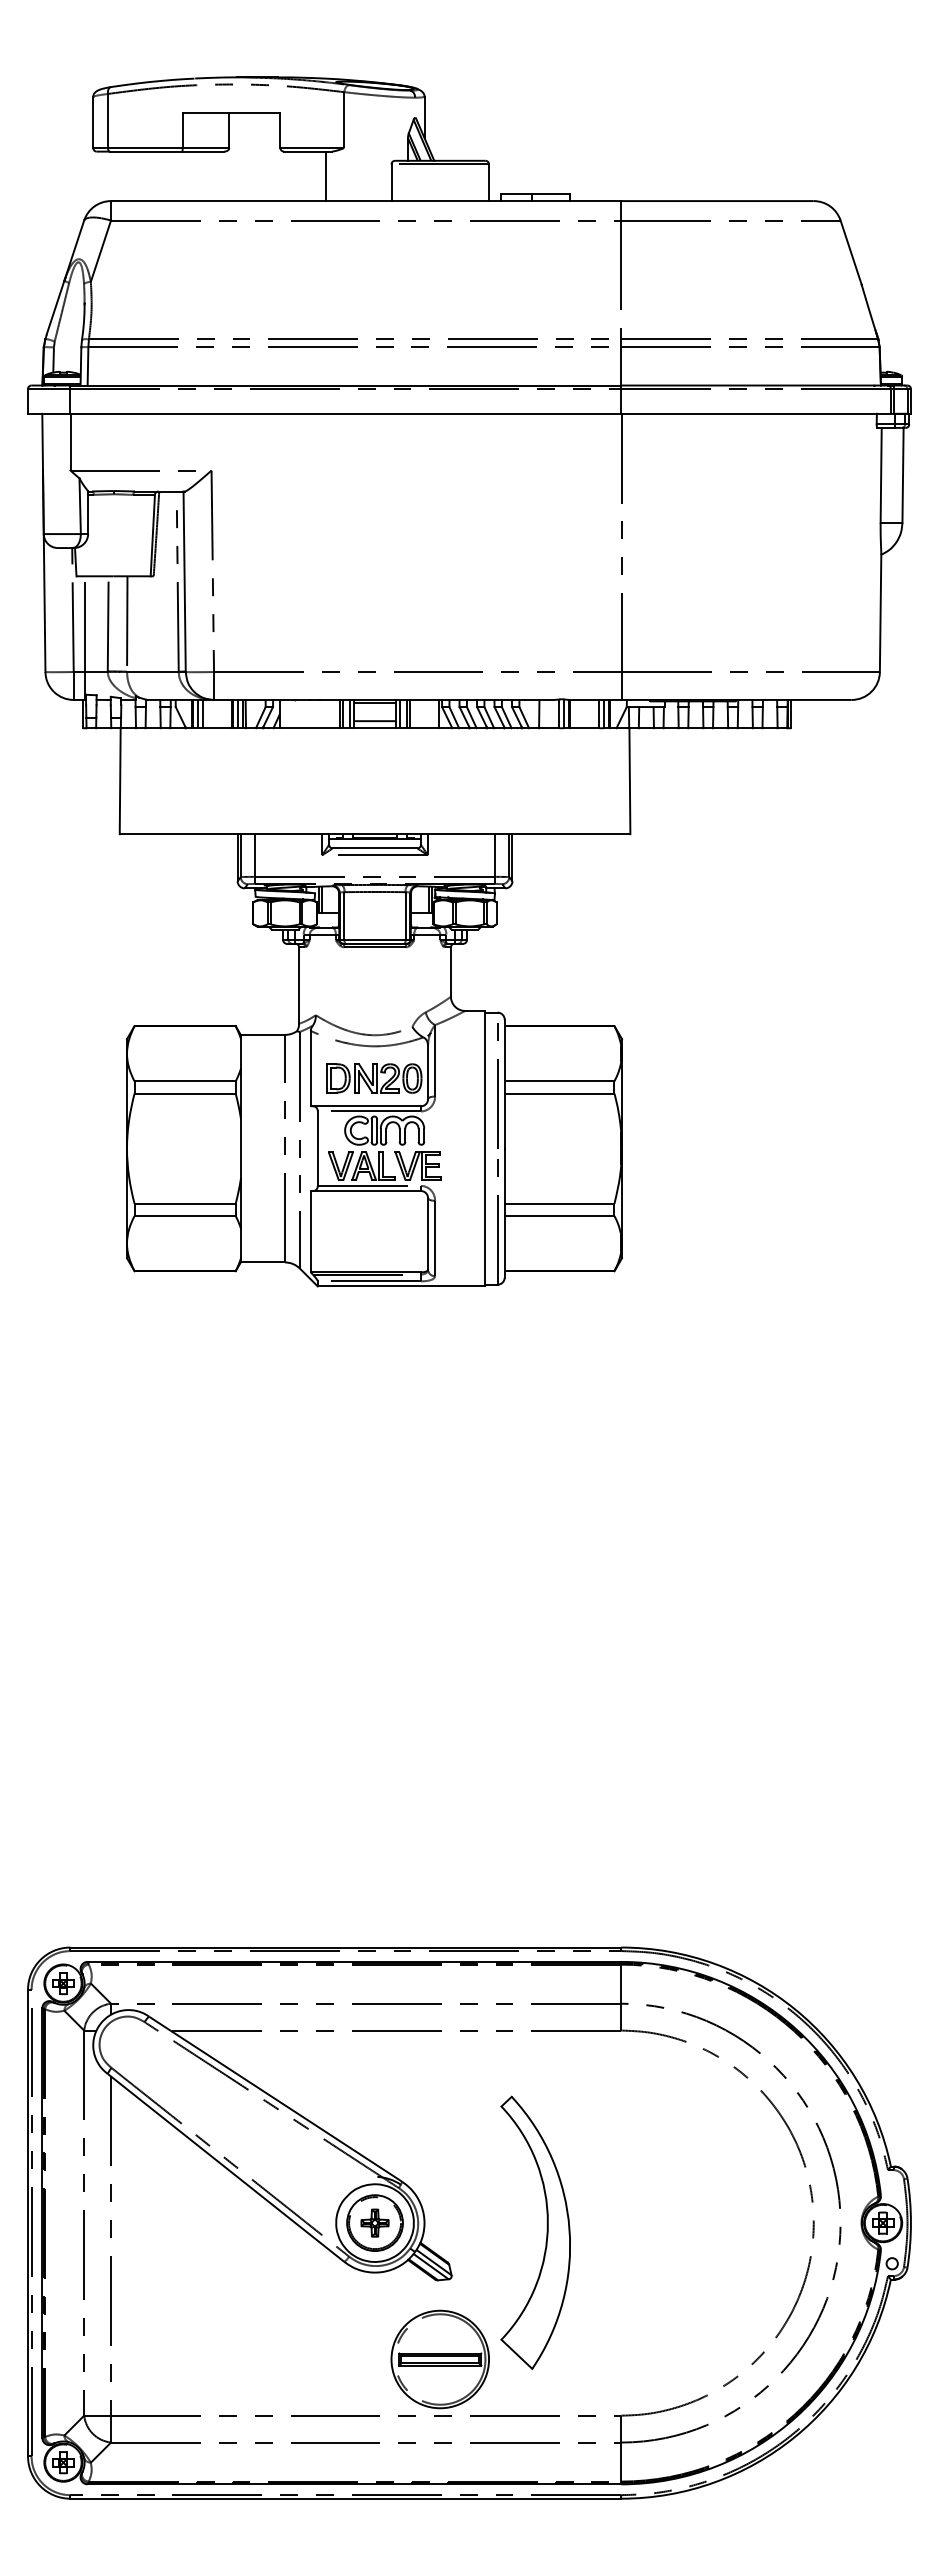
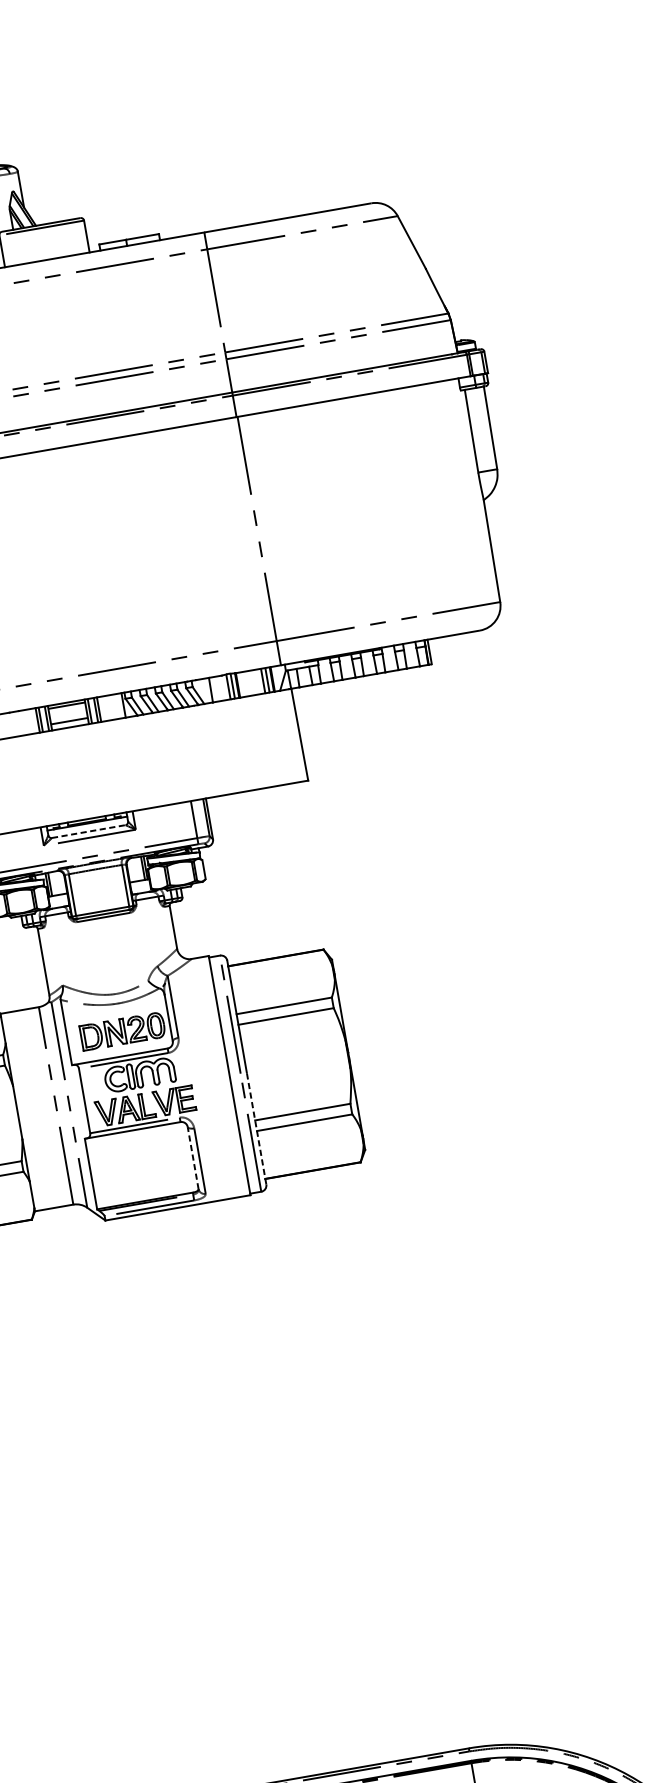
line: (375, 848) -> (89, 831), solid -> dashed
line: (504, 1212) -> (256, 1128), solid -> dashed
line: (428, 1233) -> (193, 1157), solid -> dashed

